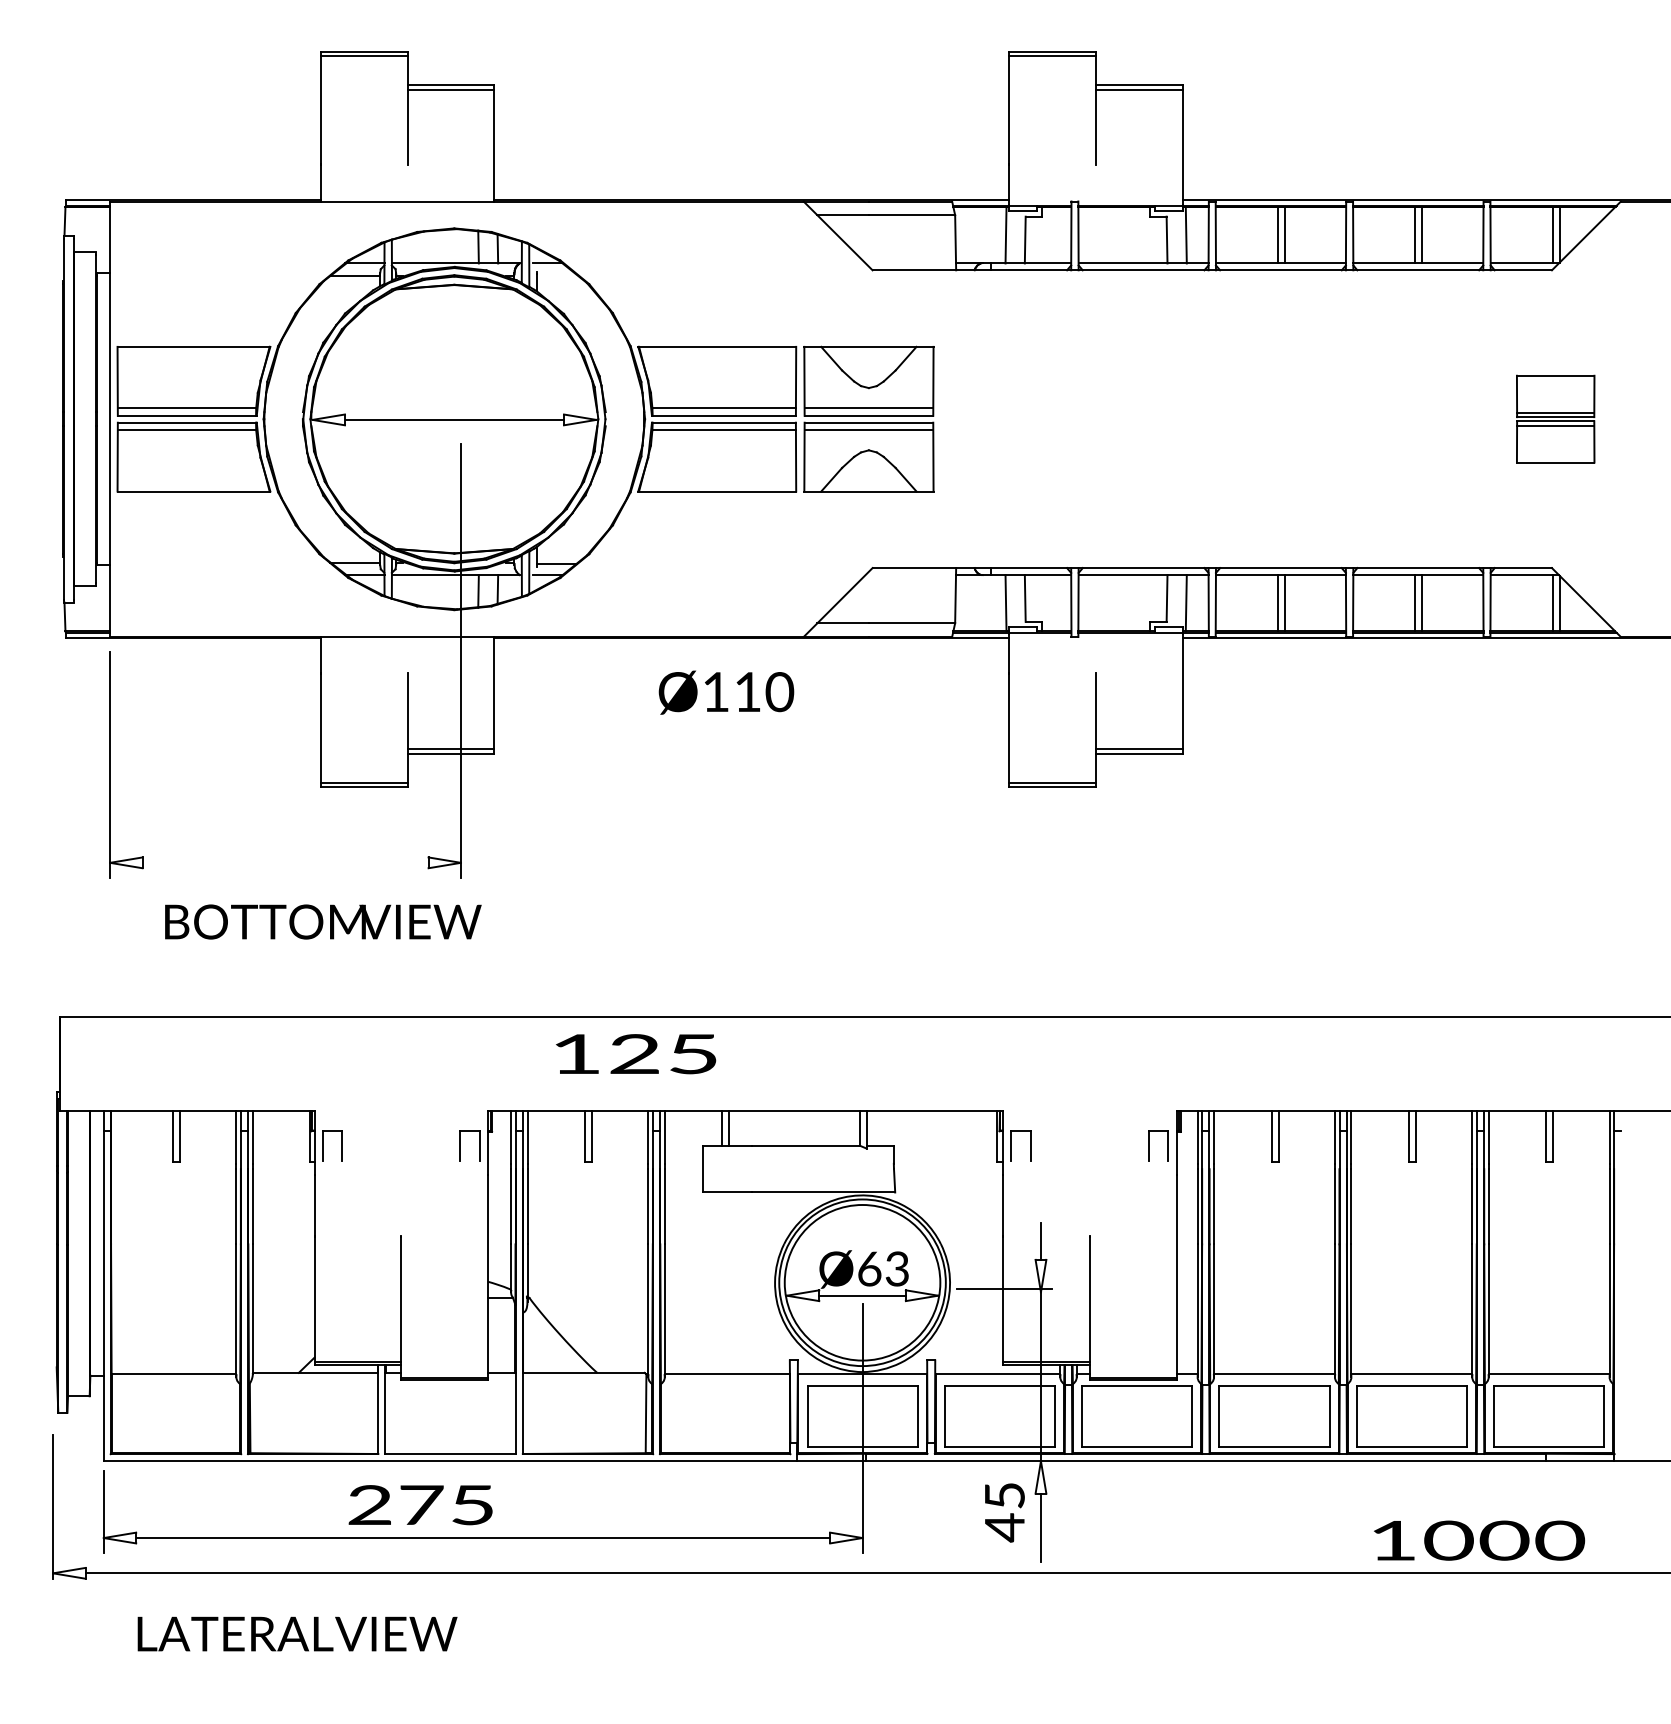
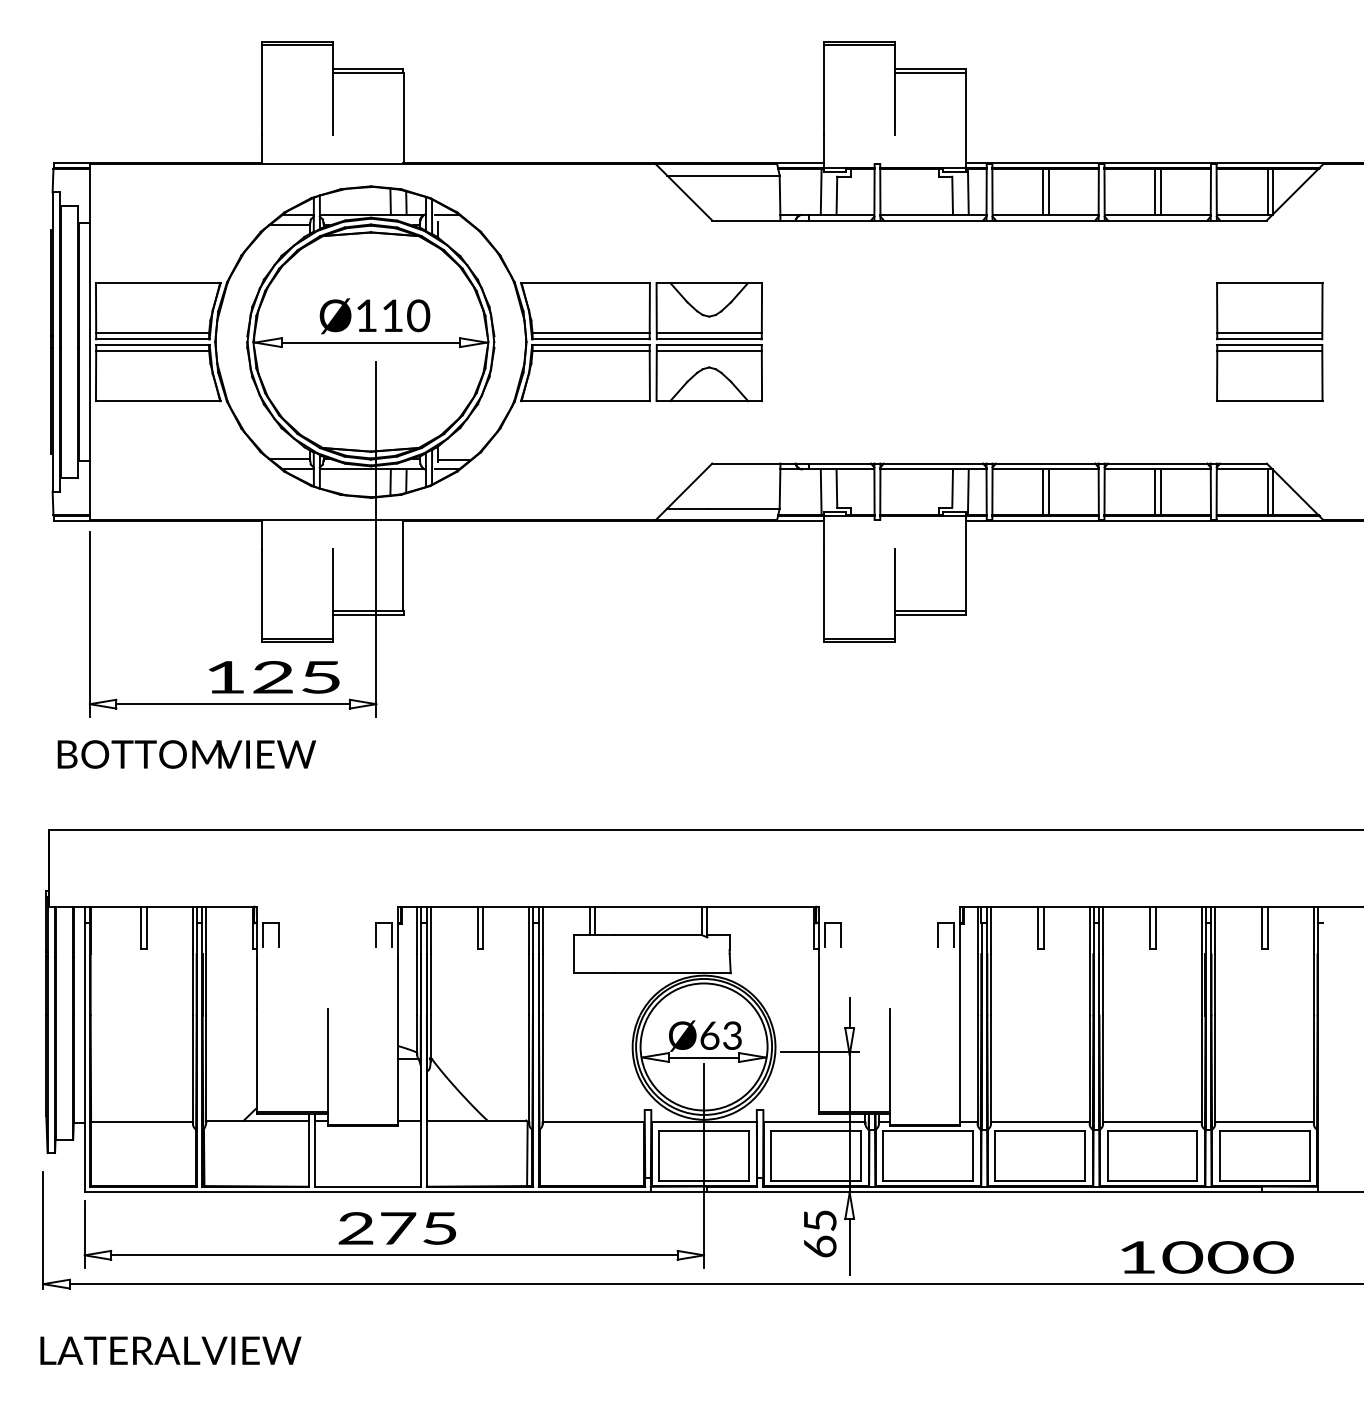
part: (1555, 418) -> (1269, 341), size x1.67
text: (725, 692) -> (374, 316), moved
line: (286, 863) -> (233, 704), added
text: (322, 922) -> (186, 754), moved
text: (635, 1054) -> (273, 677), moved
text: (420, 1505) -> (397, 1228), moved
text: (1005, 1528) -> (820, 1247), 45 -> 65
text: (297, 1633) -> (170, 1350), moved

